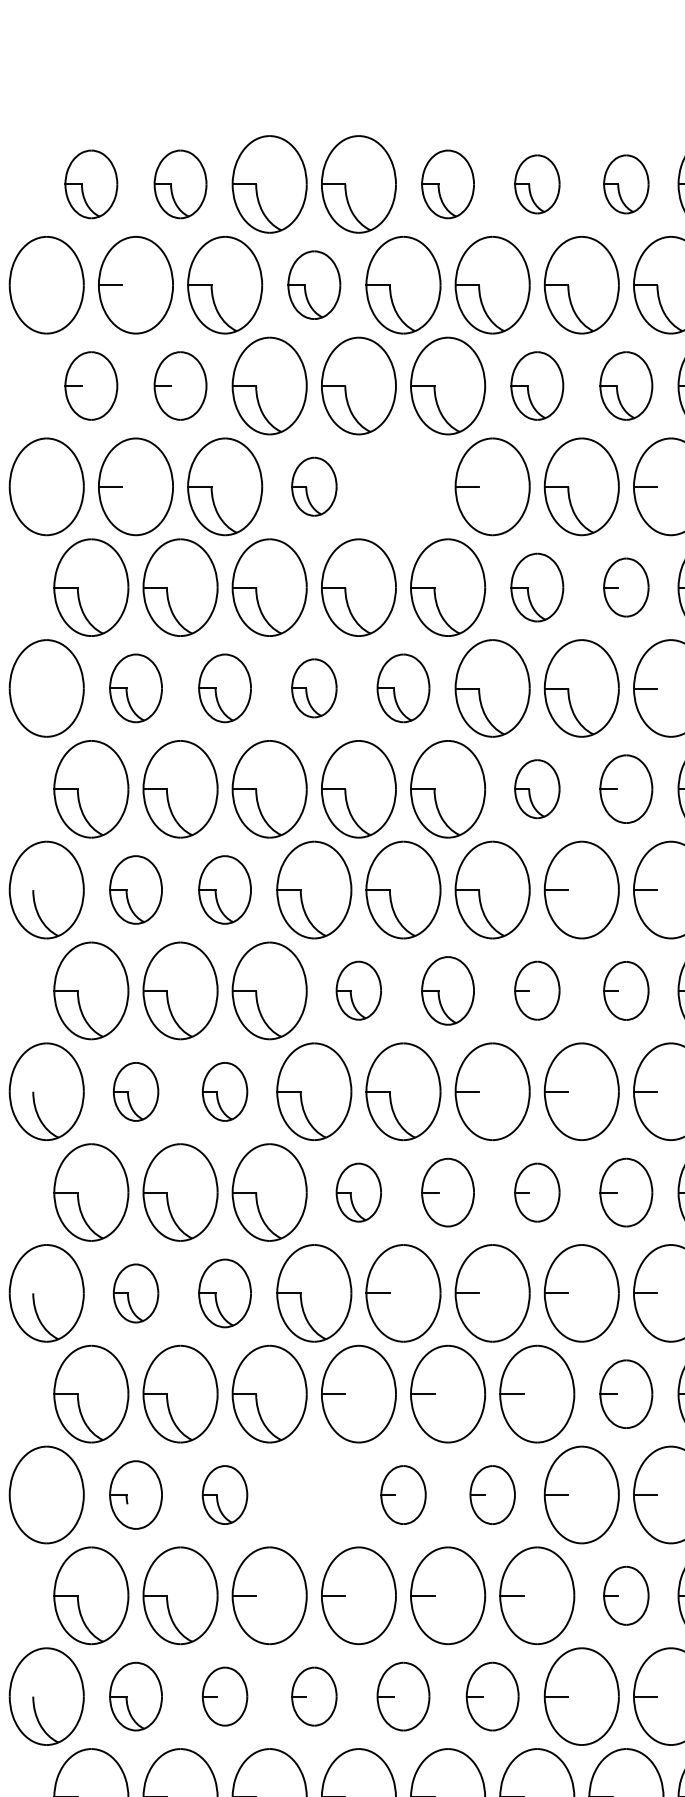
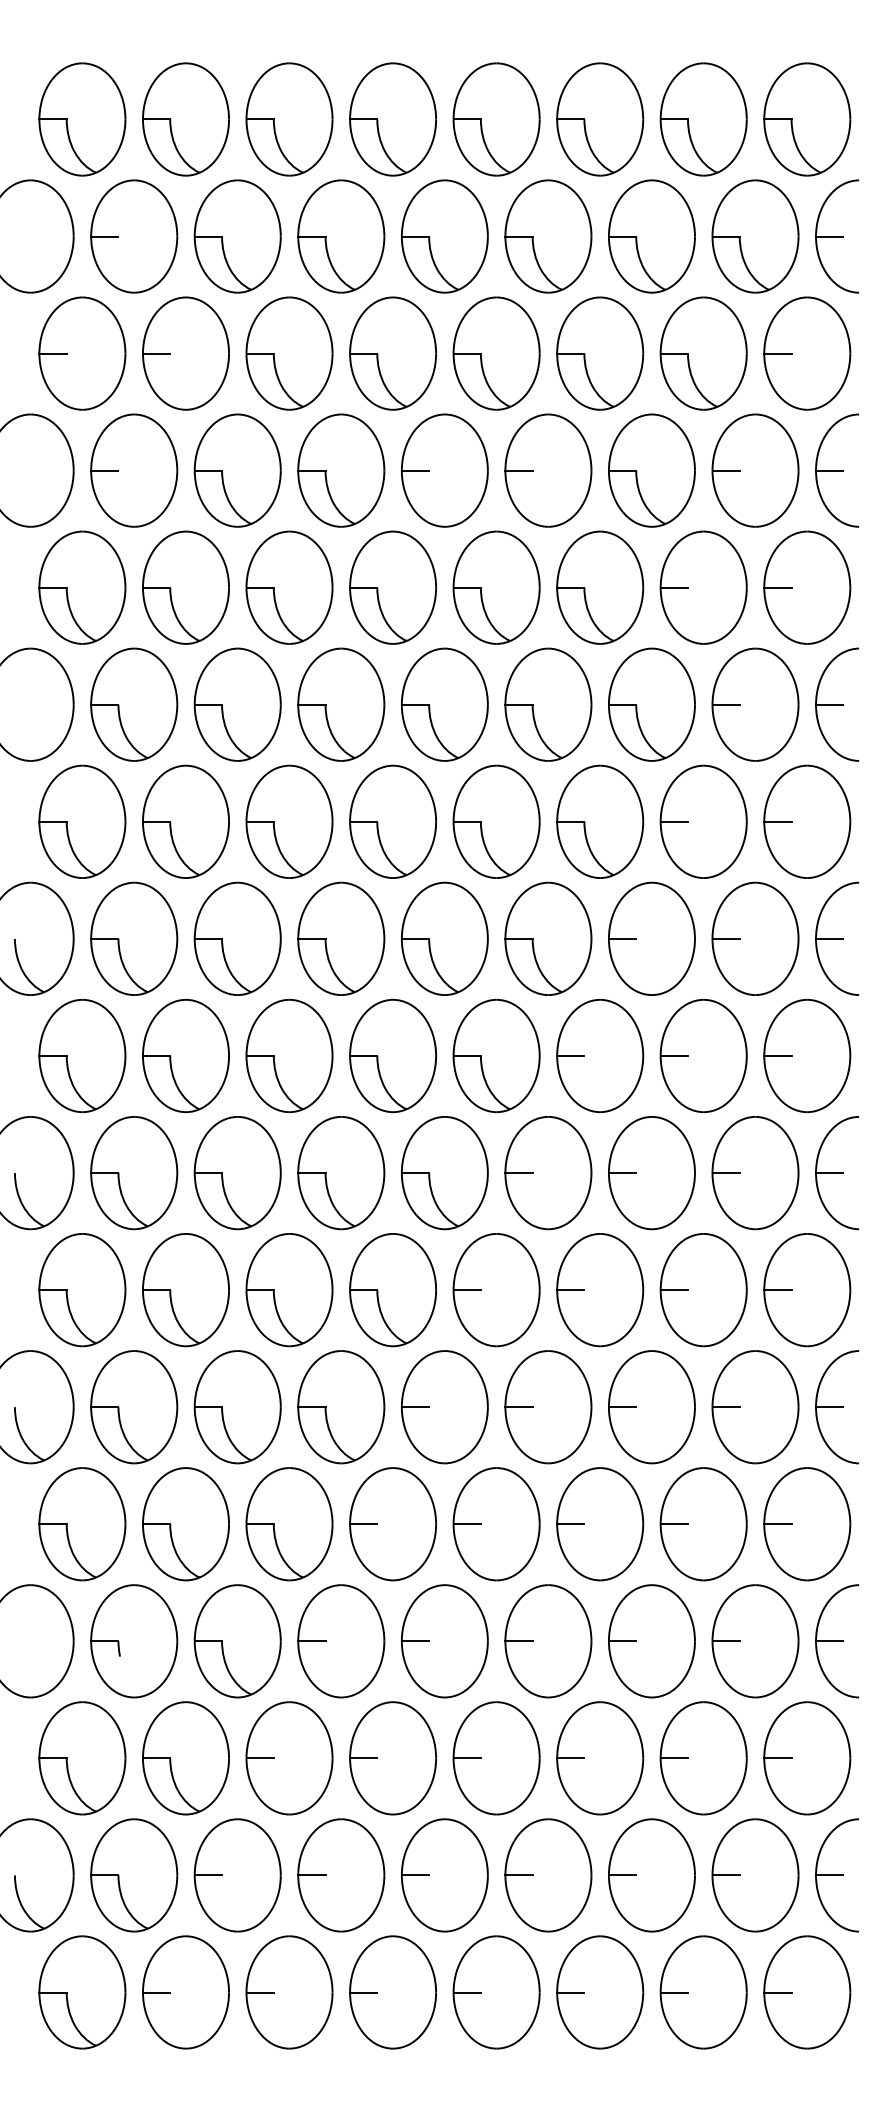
part: (91, 184) -> (82, 119), size x1.43
part: (180, 184) -> (185, 119), size x1.43
part: (447, 184) -> (496, 119), size x1.43
part: (537, 184) -> (600, 119), size x1.67
part: (626, 184) -> (703, 119), size x1.67
part: (314, 285) -> (341, 236), size x1.43
part: (91, 385) -> (82, 353), size x1.43
part: (180, 385) -> (185, 353), size x1.43
part: (537, 385) -> (600, 353), size x1.43
part: (626, 385) -> (703, 353), size x1.43
part: (314, 486) -> (341, 470), size x1.67
part: (403, 486) -> (444, 470), added
part: (537, 587) -> (600, 587), size x1.43
part: (626, 587) -> (703, 587), size x1.67
part: (136, 688) -> (134, 704), size x1.43
part: (224, 688) -> (237, 704), size x1.43
part: (314, 688) -> (341, 704), size x1.67
part: (403, 688) -> (444, 704), size x1.43
part: (537, 788) -> (600, 821), size x1.67
part: (626, 788) -> (703, 821), size x1.43
part: (136, 889) -> (134, 938), size x1.43
part: (224, 889) -> (237, 938), size x1.43
part: (358, 990) -> (392, 1055), size x1.67
part: (447, 990) -> (496, 1055), size x1.43
part: (537, 990) -> (600, 1055), size x1.67
part: (626, 990) -> (703, 1055), size x1.67
part: (136, 1092) -> (134, 1173), size x1.67
part: (224, 1092) -> (237, 1173), size x1.67
part: (358, 1192) -> (392, 1290), size x1.67
part: (447, 1192) -> (496, 1290), size x1.43
part: (537, 1192) -> (600, 1290), size x1.67
part: (626, 1192) -> (703, 1290), size x1.43
part: (136, 1293) -> (134, 1407), size x1.67
part: (224, 1293) -> (237, 1407), size x1.43
part: (626, 1394) -> (703, 1524), size x1.43
part: (136, 1495) -> (134, 1641), size x1.43
part: (224, 1495) -> (237, 1641), size x1.67
part: (314, 1495) -> (341, 1641), added
part: (403, 1495) -> (444, 1641), size x1.67
part: (492, 1495) -> (548, 1641), size x1.67
part: (626, 1595) -> (703, 1758), size x1.67
part: (136, 1696) -> (134, 1875), size x1.43
part: (224, 1696) -> (237, 1875), size x1.67
part: (314, 1696) -> (341, 1875), size x1.67
part: (403, 1696) -> (444, 1875), size x1.43
part: (492, 1696) -> (548, 1875), size x1.43

